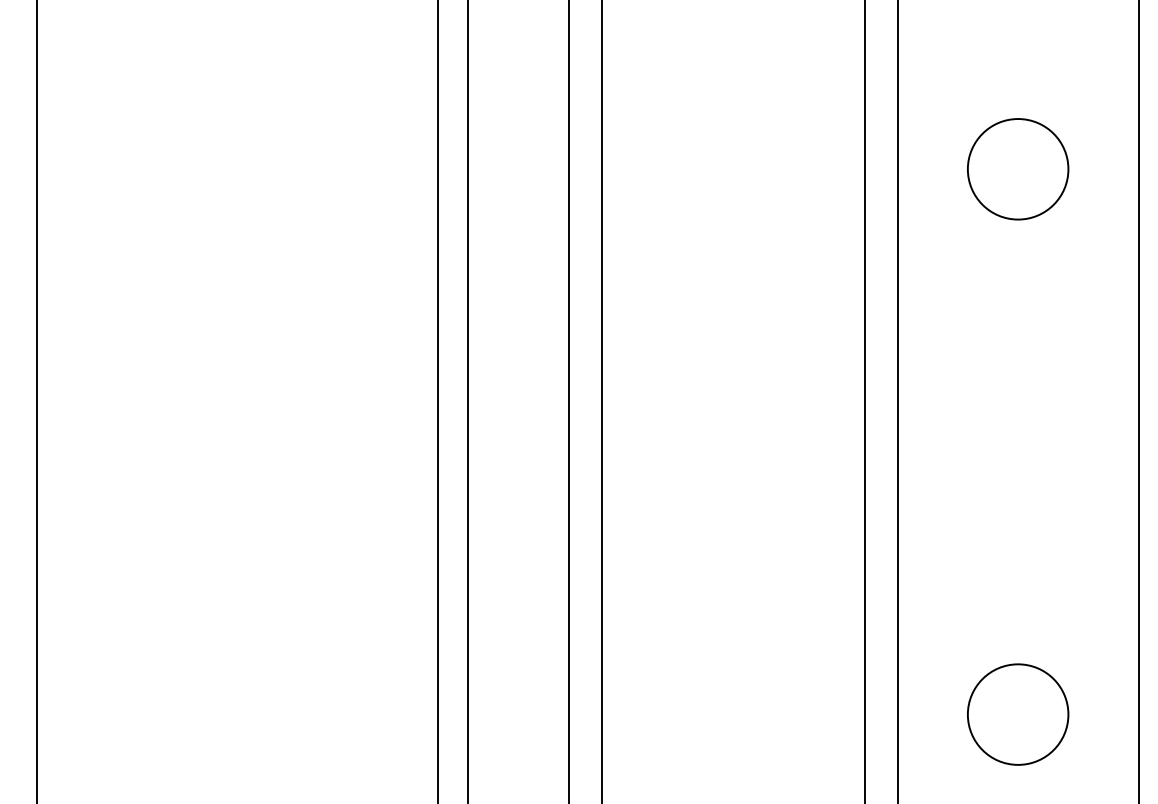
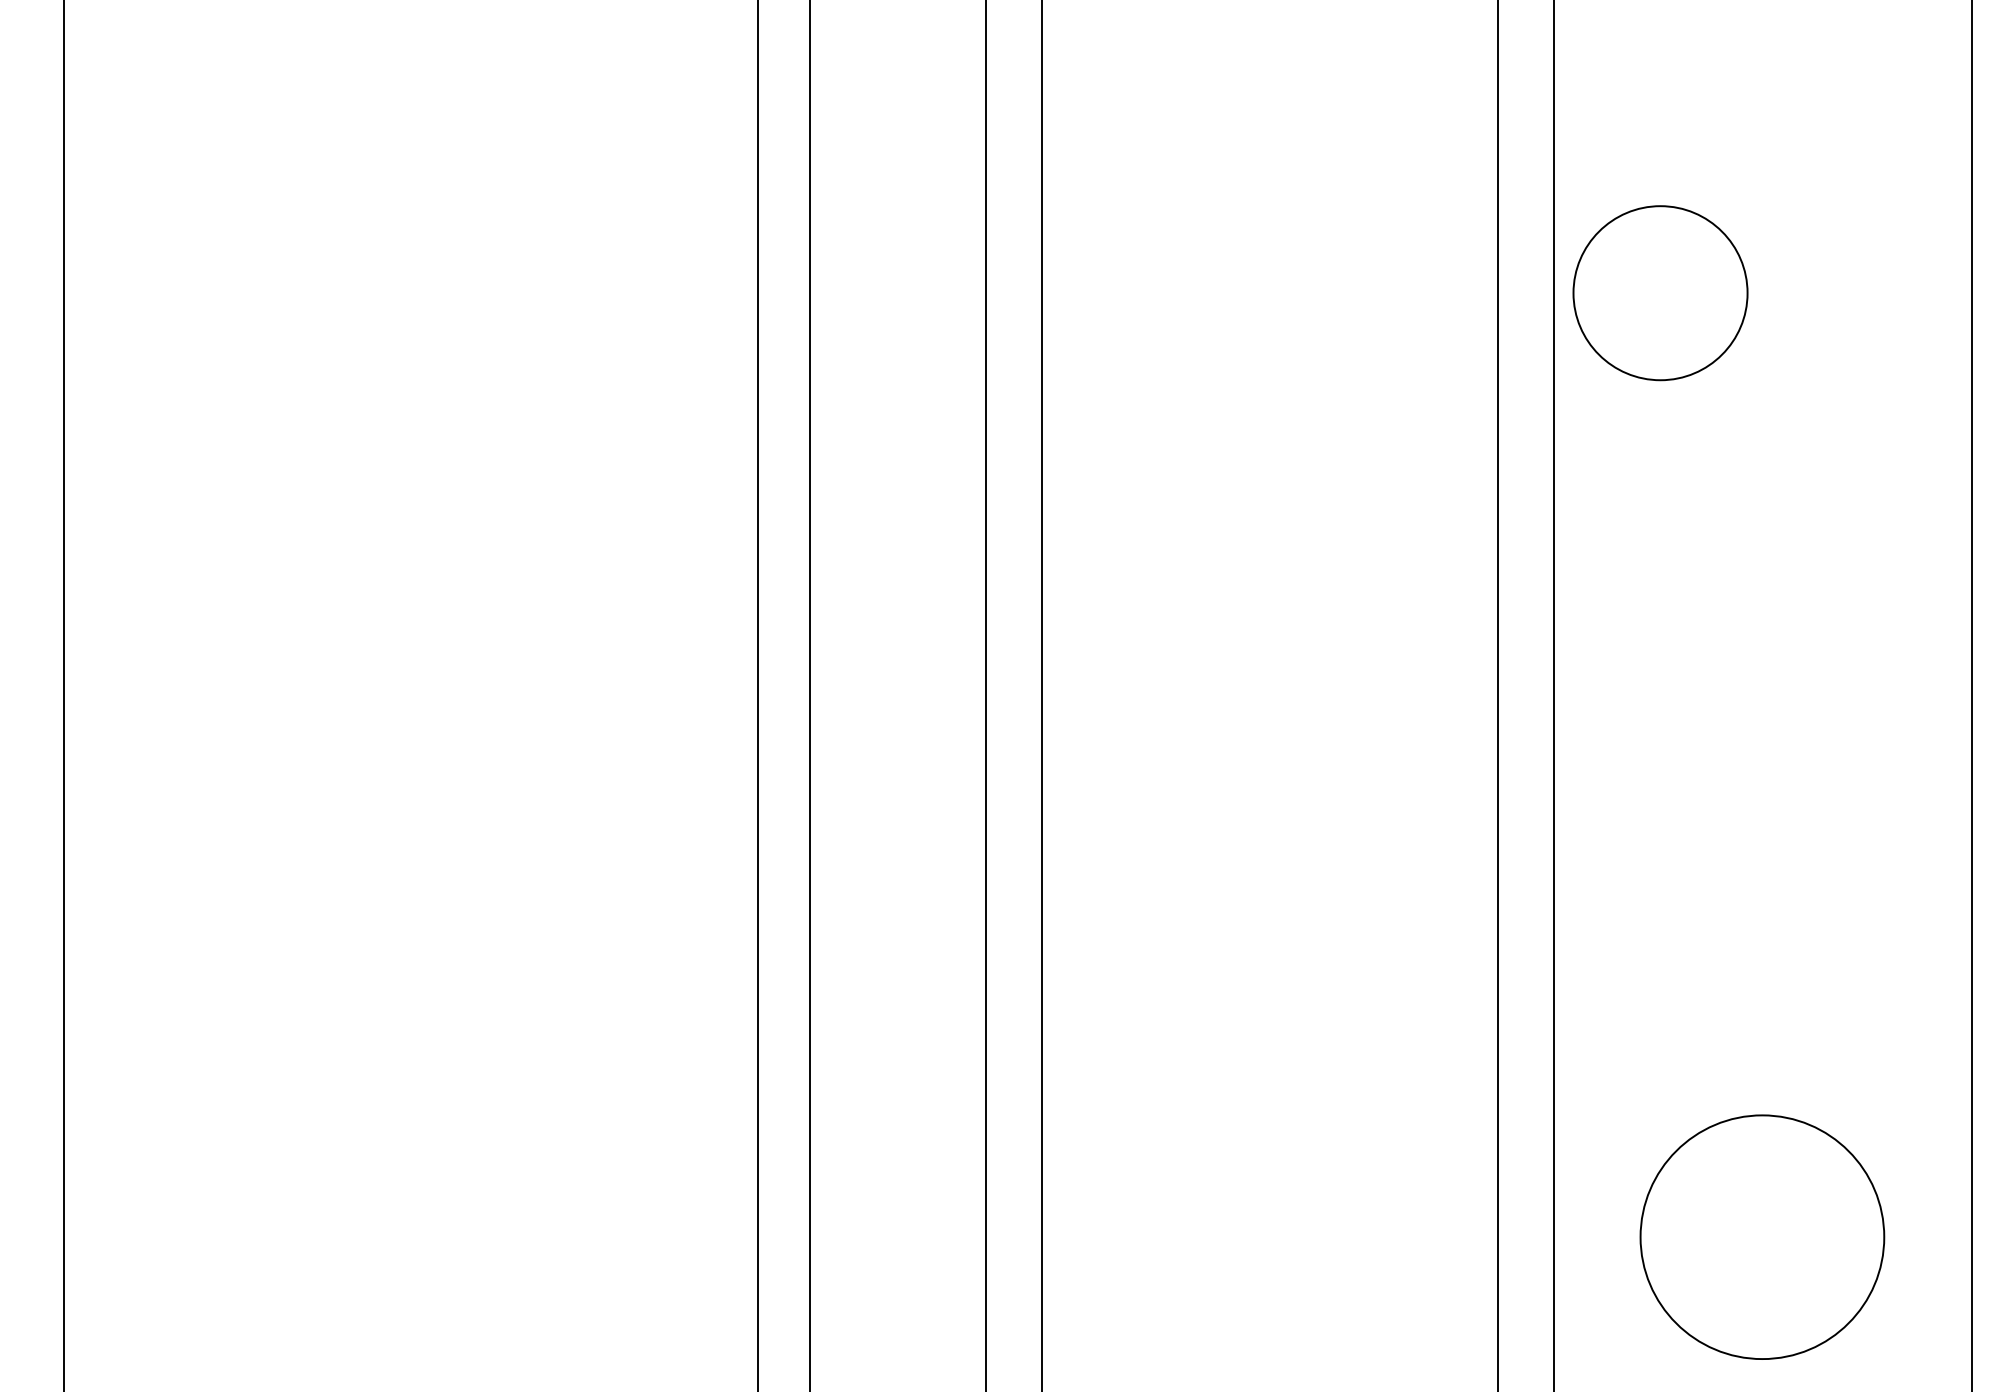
circle: (1018, 169) -> (1661, 293), moved
circle: (1018, 714) -> (1763, 1236), size x1.4

